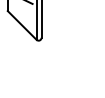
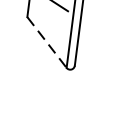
line: (22, 25) -> (47, 42), solid -> dashed

